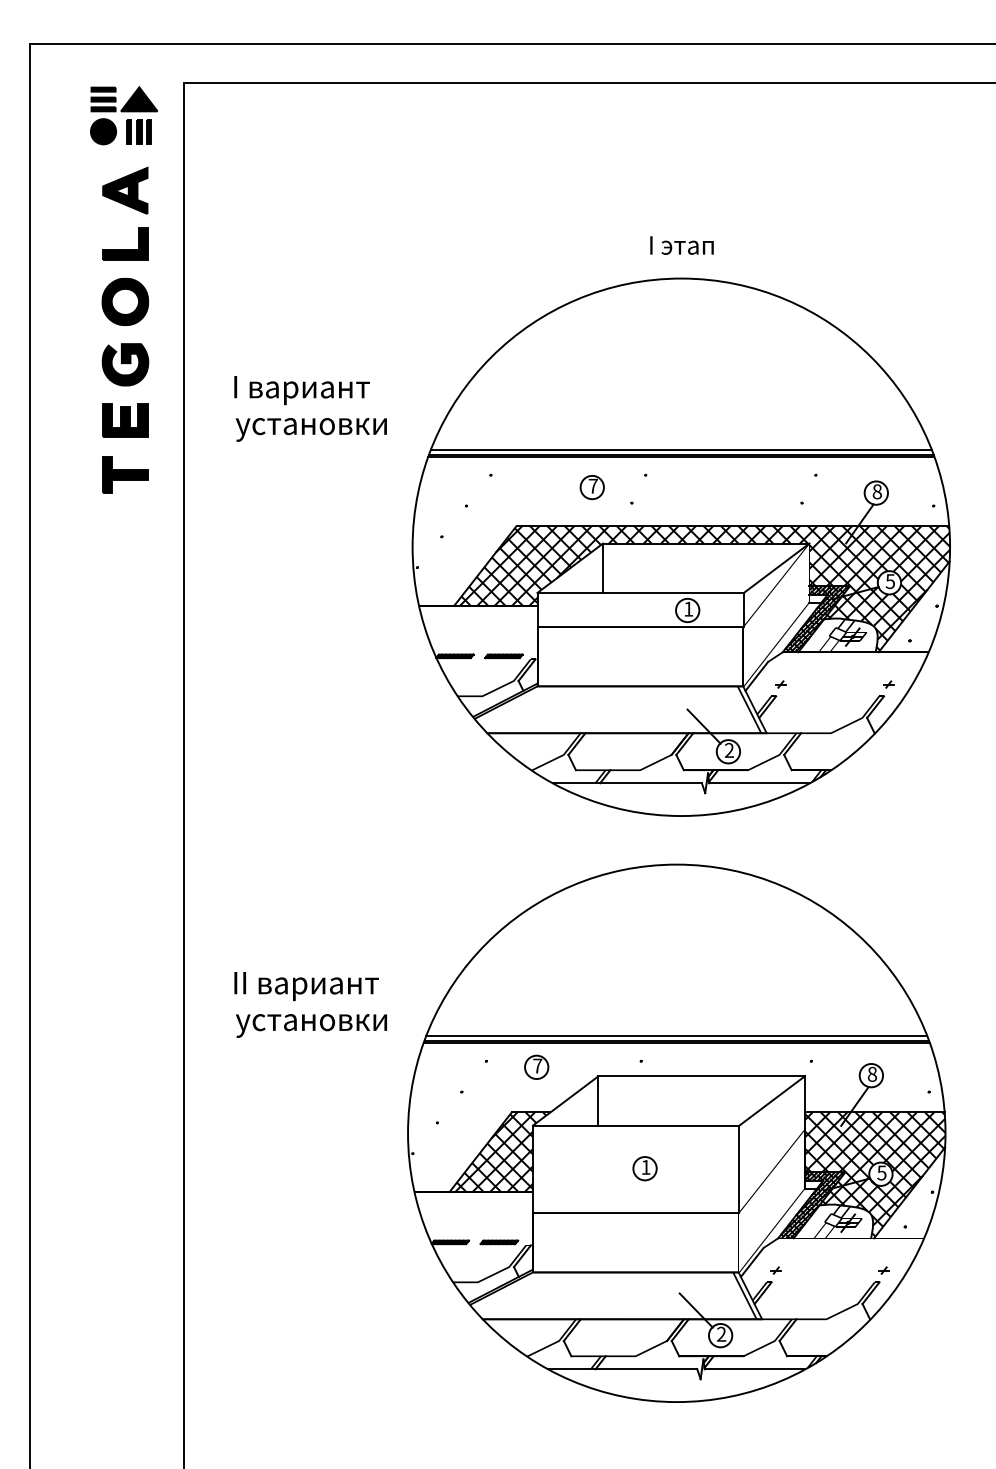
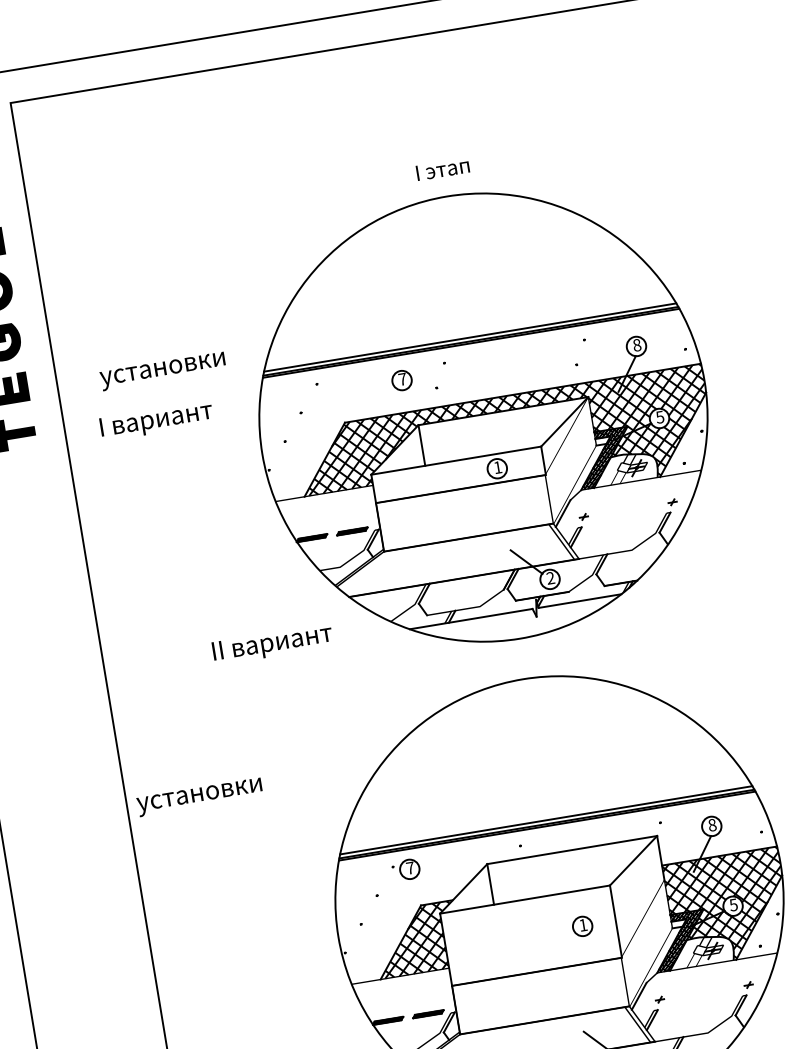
text: (301, 390) -> (156, 421), moved
text: (306, 986) -> (272, 644), moved
text: (311, 1025) -> (199, 796), moved
part: (536, 1066) -> (409, 868), moved
part: (644, 1168) -> (582, 926), moved

